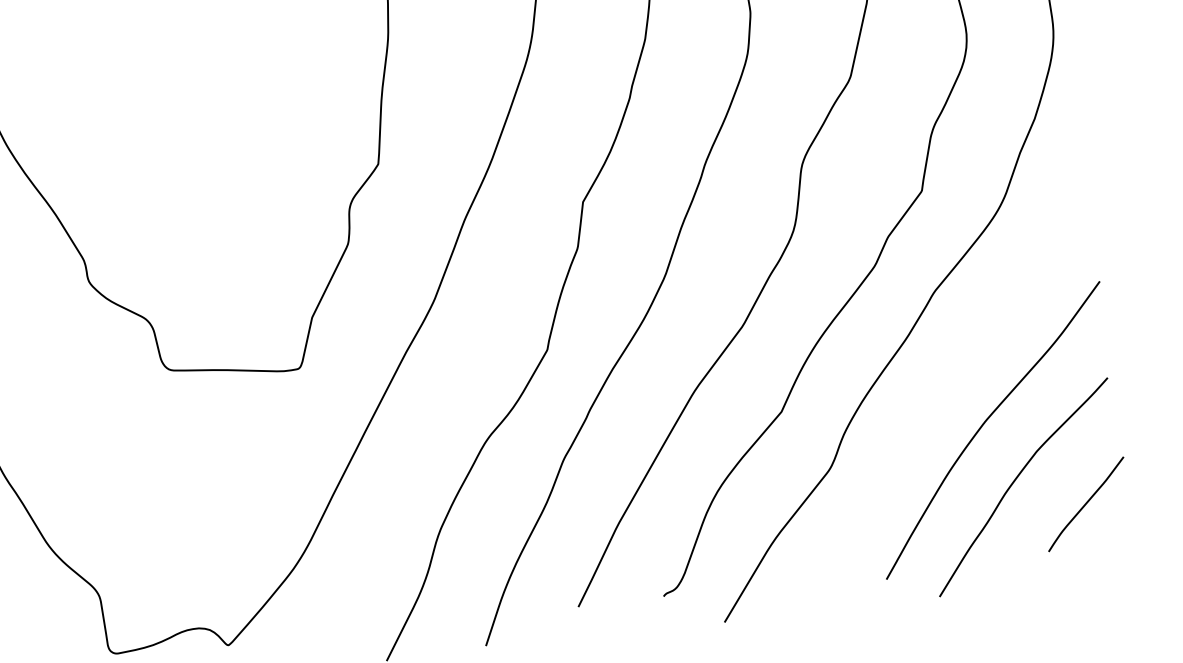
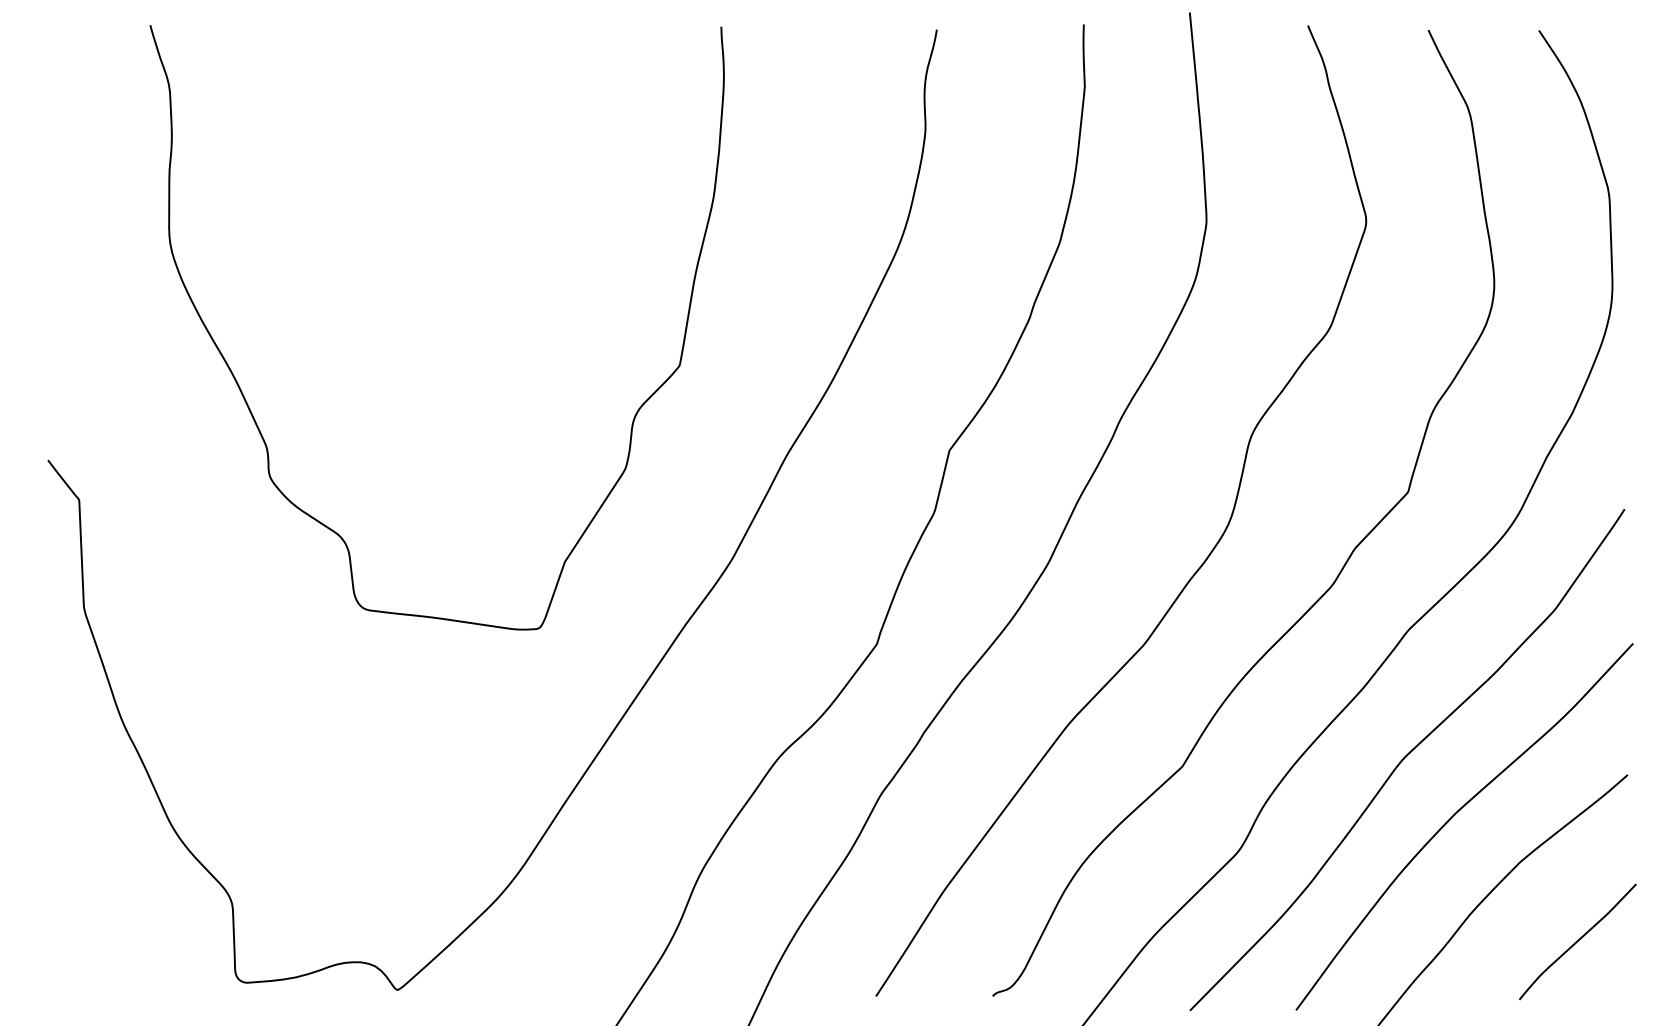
curve: (943, 385) -> (1405, 758), added

